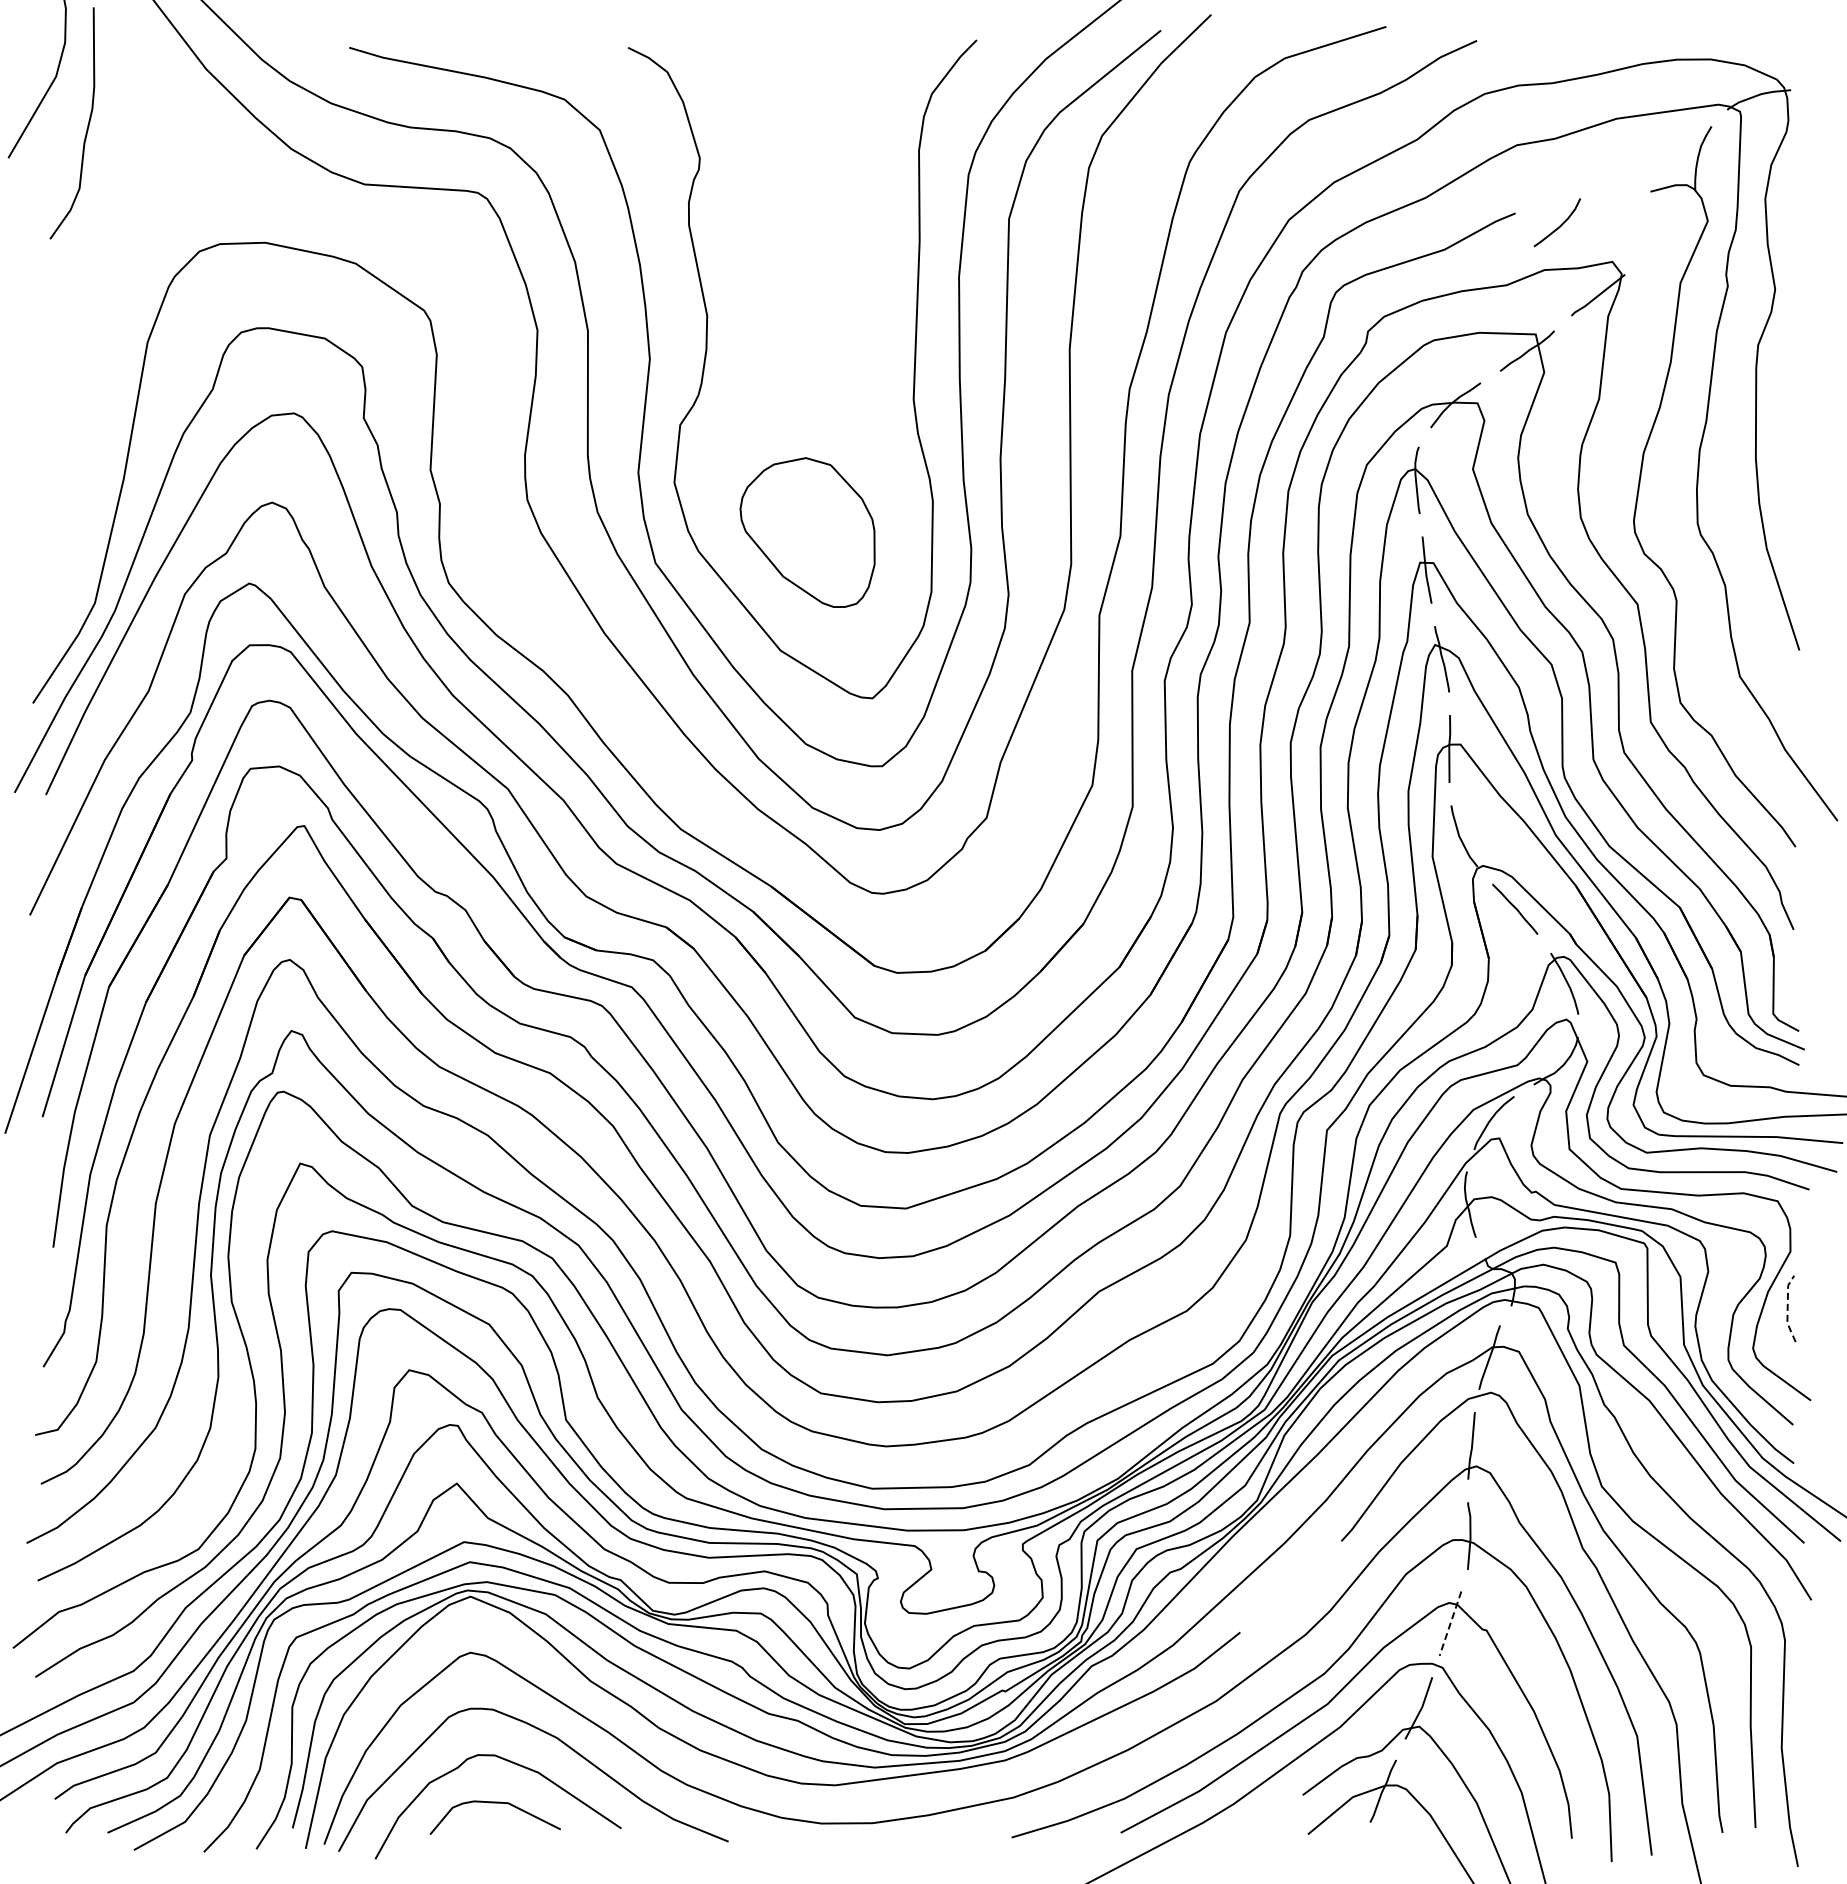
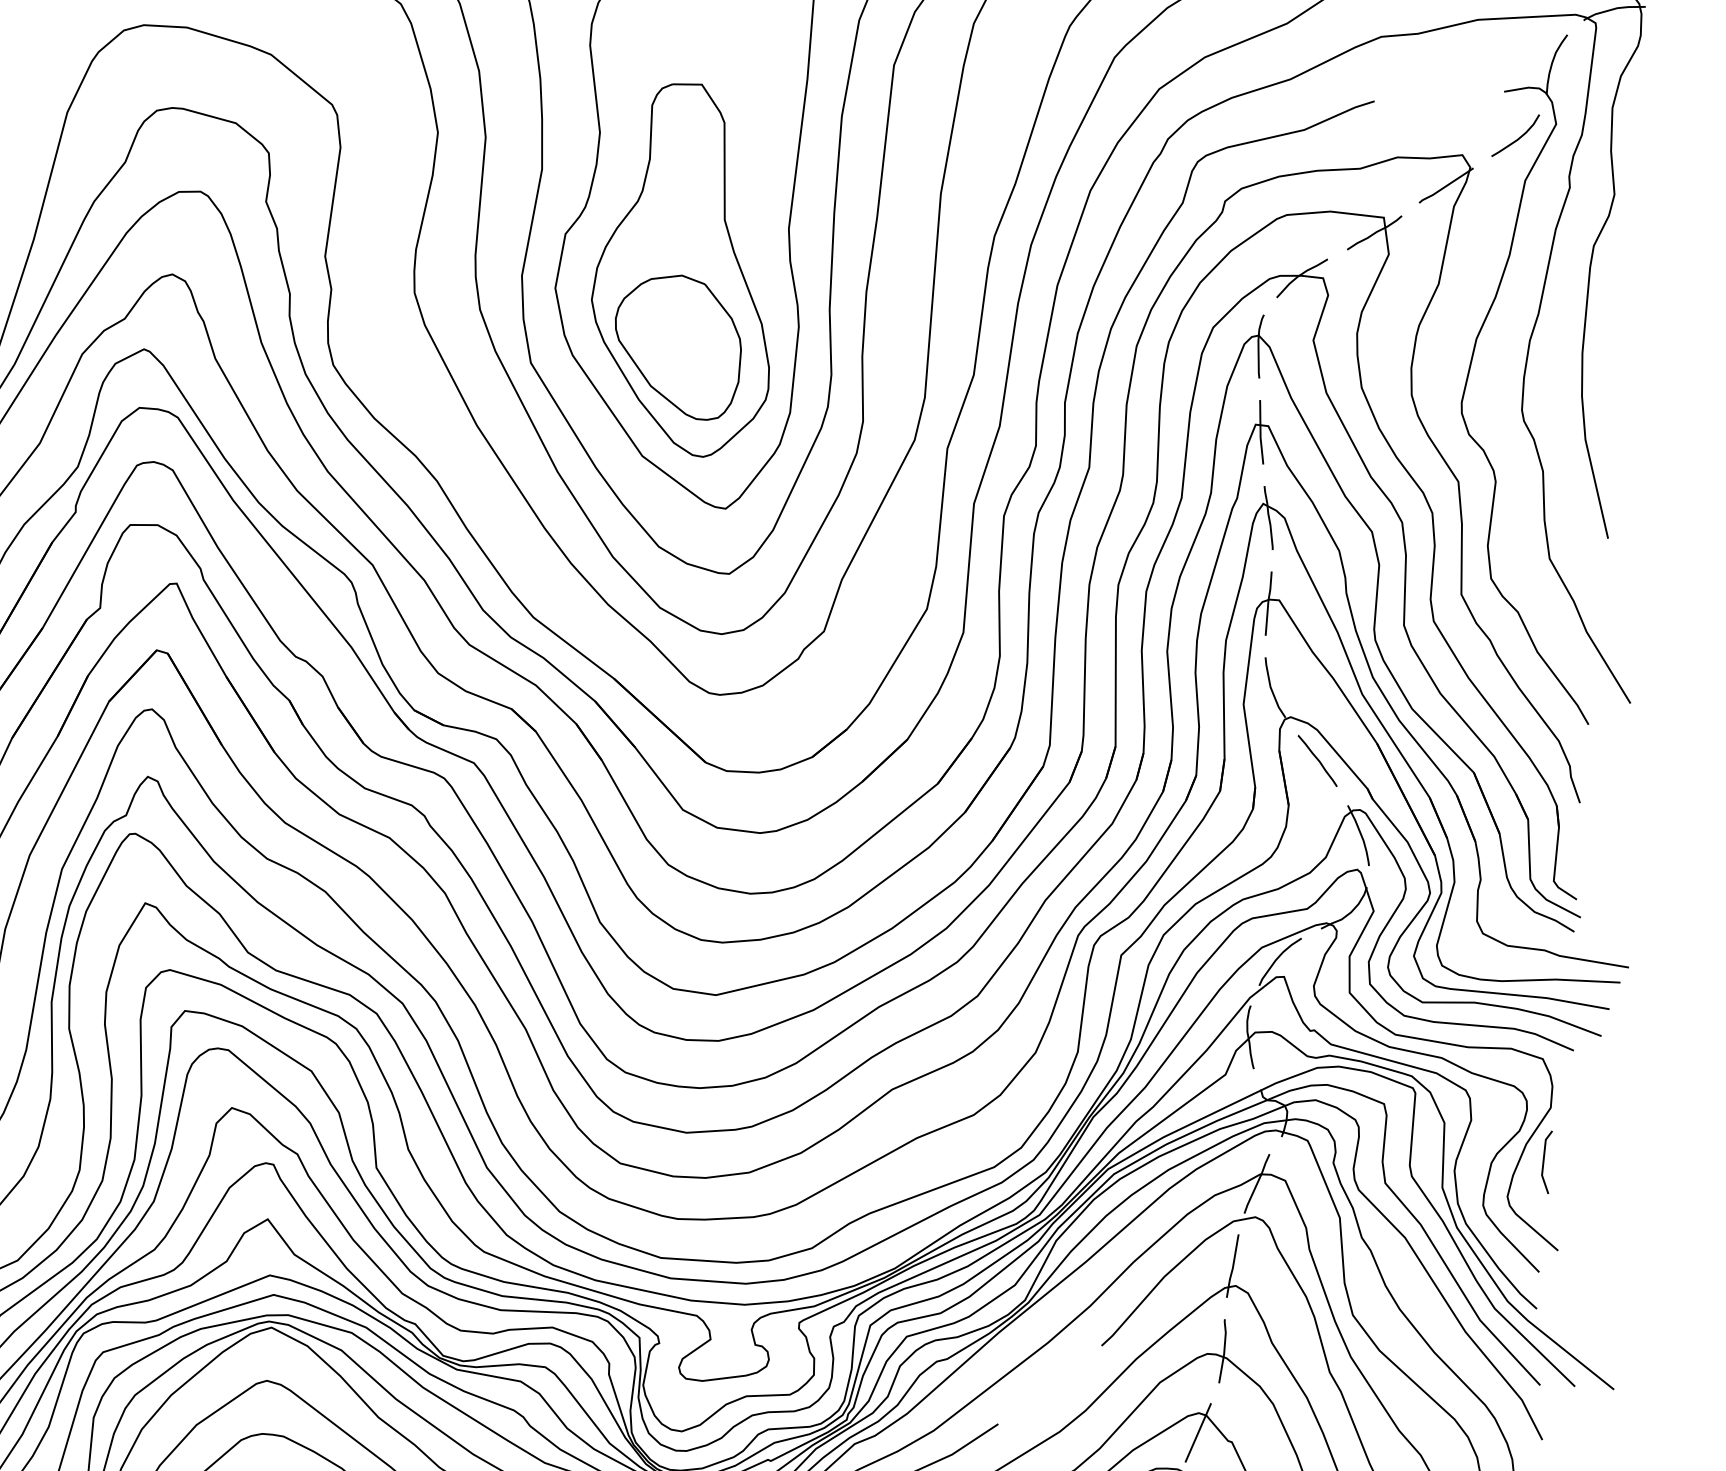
curve: (1559, 225) -> (1517, 138), moved
part: (809, 450) -> (686, 268), added
line: (1787, 1308) -> (1543, 1161), dashed -> solid
line: (1450, 1622) -> (1198, 1431), dashed -> solid

